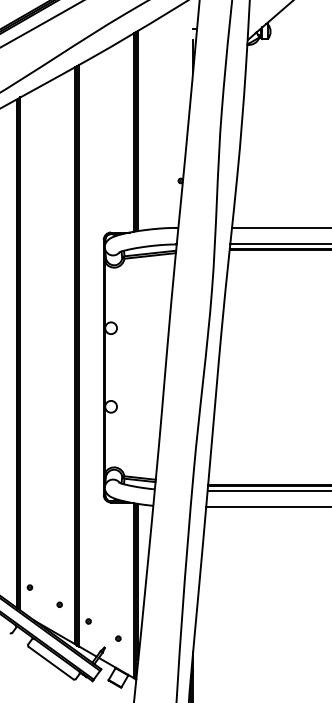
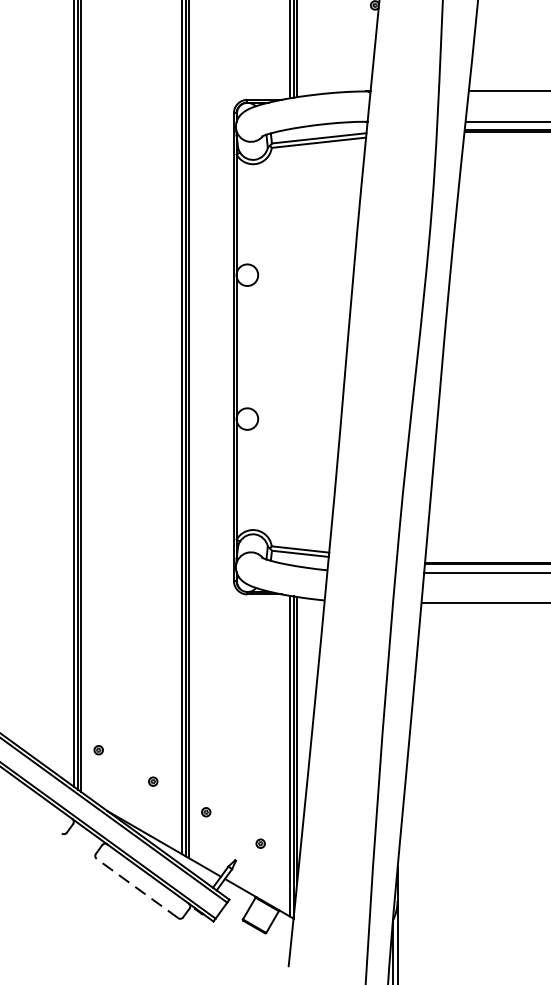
line: (51, 663) -> (138, 889), solid -> dashed

